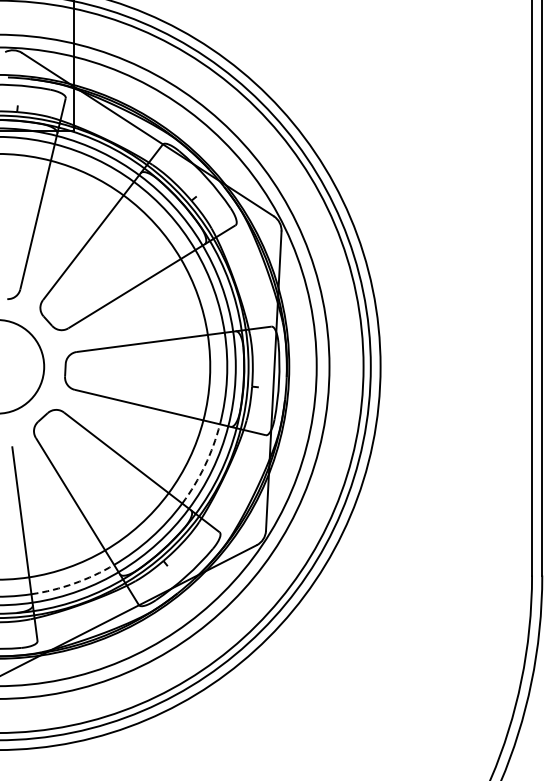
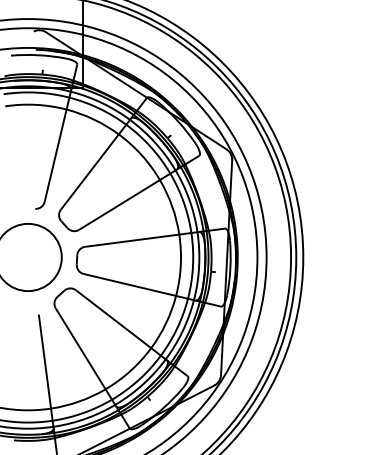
arc: (204, 465) -> (176, 328), dashed -> solid
arc: (74, 583) -> (83, 413), dashed -> solid

